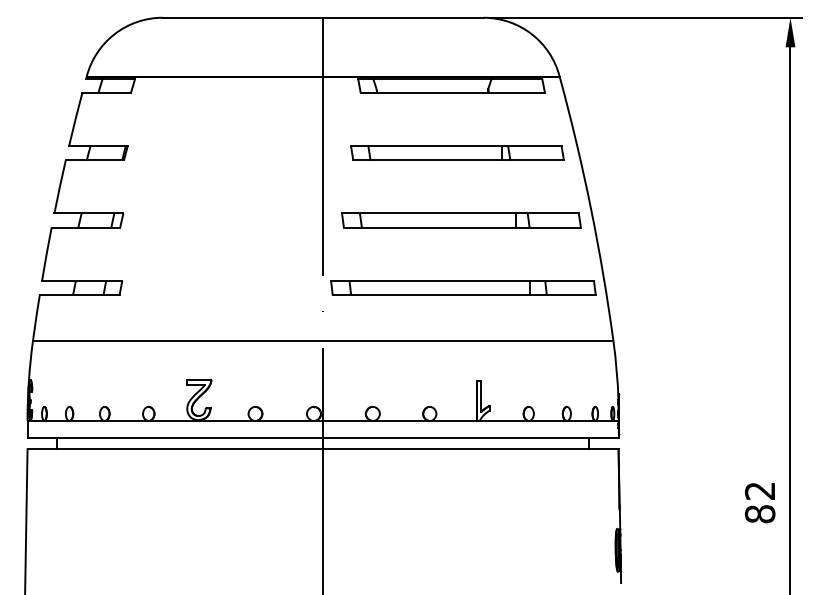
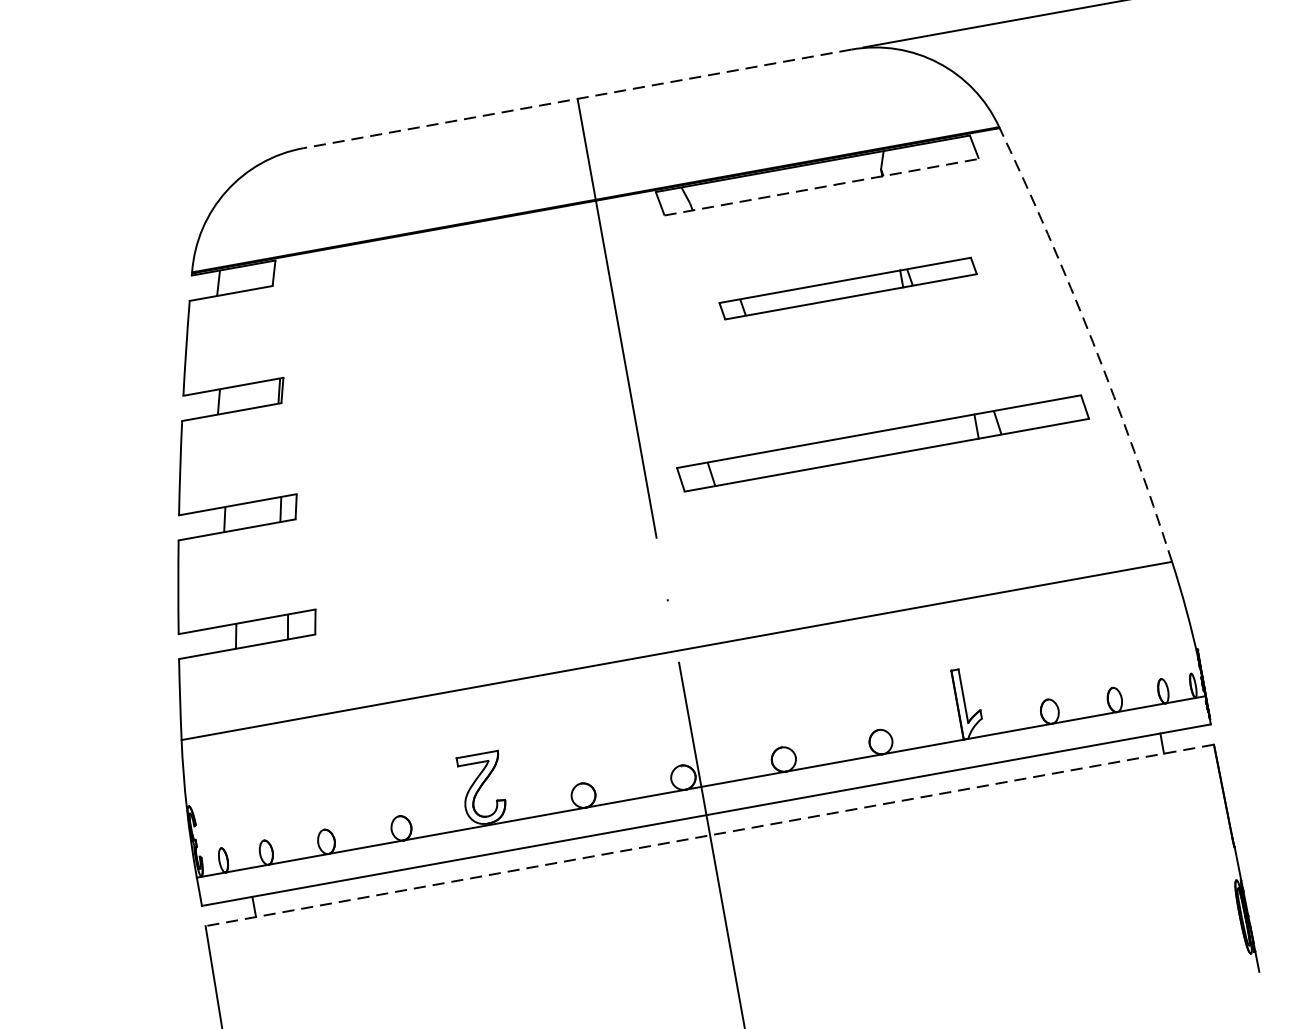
line: (322, 17) -> (576, 98), solid -> dashed
line: (453, 92) -> (822, 186), solid -> dashed
part: (457, 152) -> (847, 287), size x0.7
arc: (590, 208) -> (1092, 342), solid -> dashed
part: (461, 220) -> (883, 443), moved
part: (463, 287) -> (899, 516), removed
line: (323, 449) -> (710, 835), solid -> dashed

